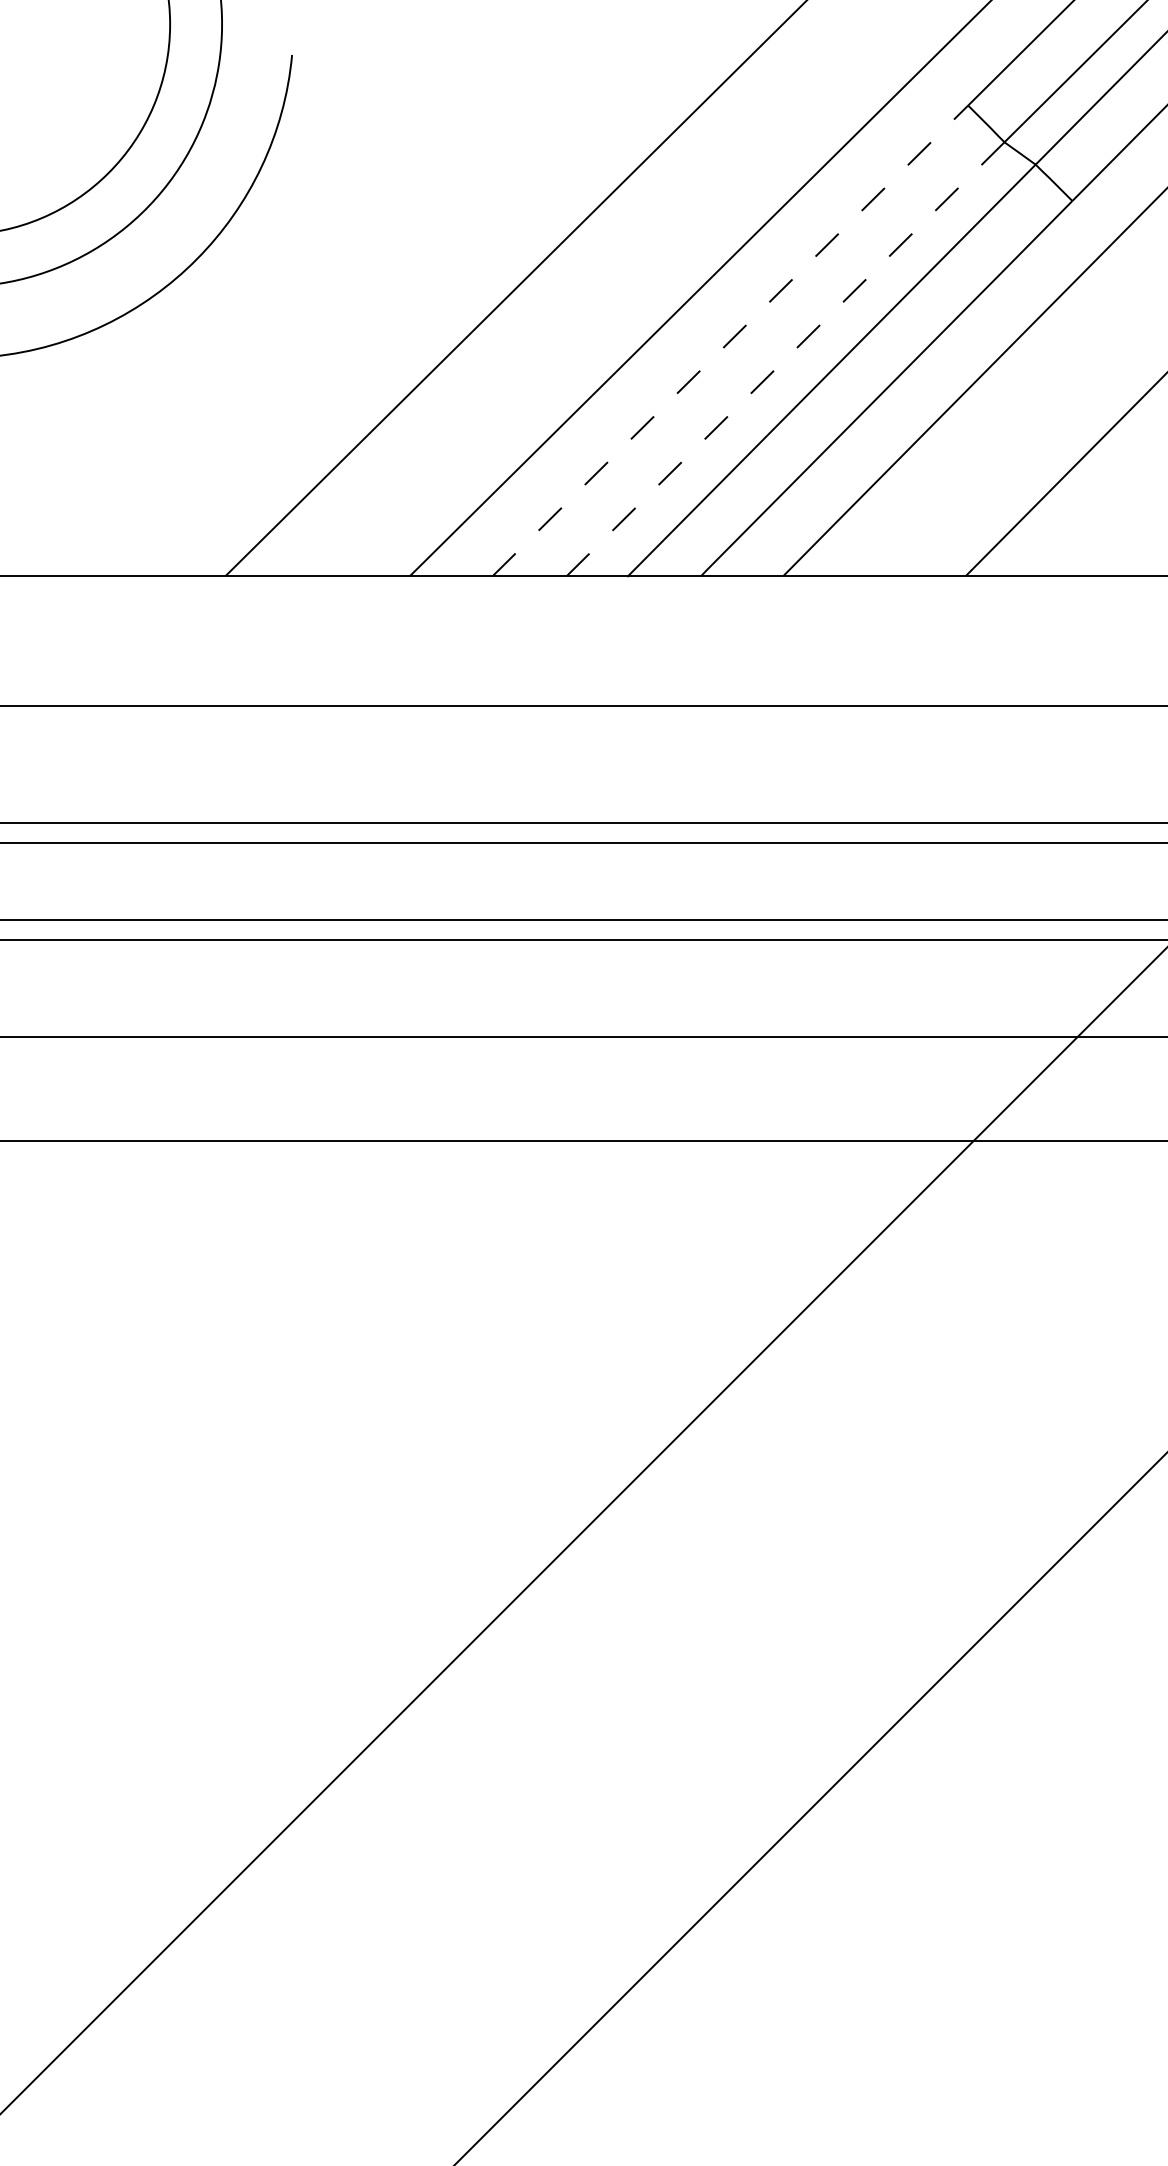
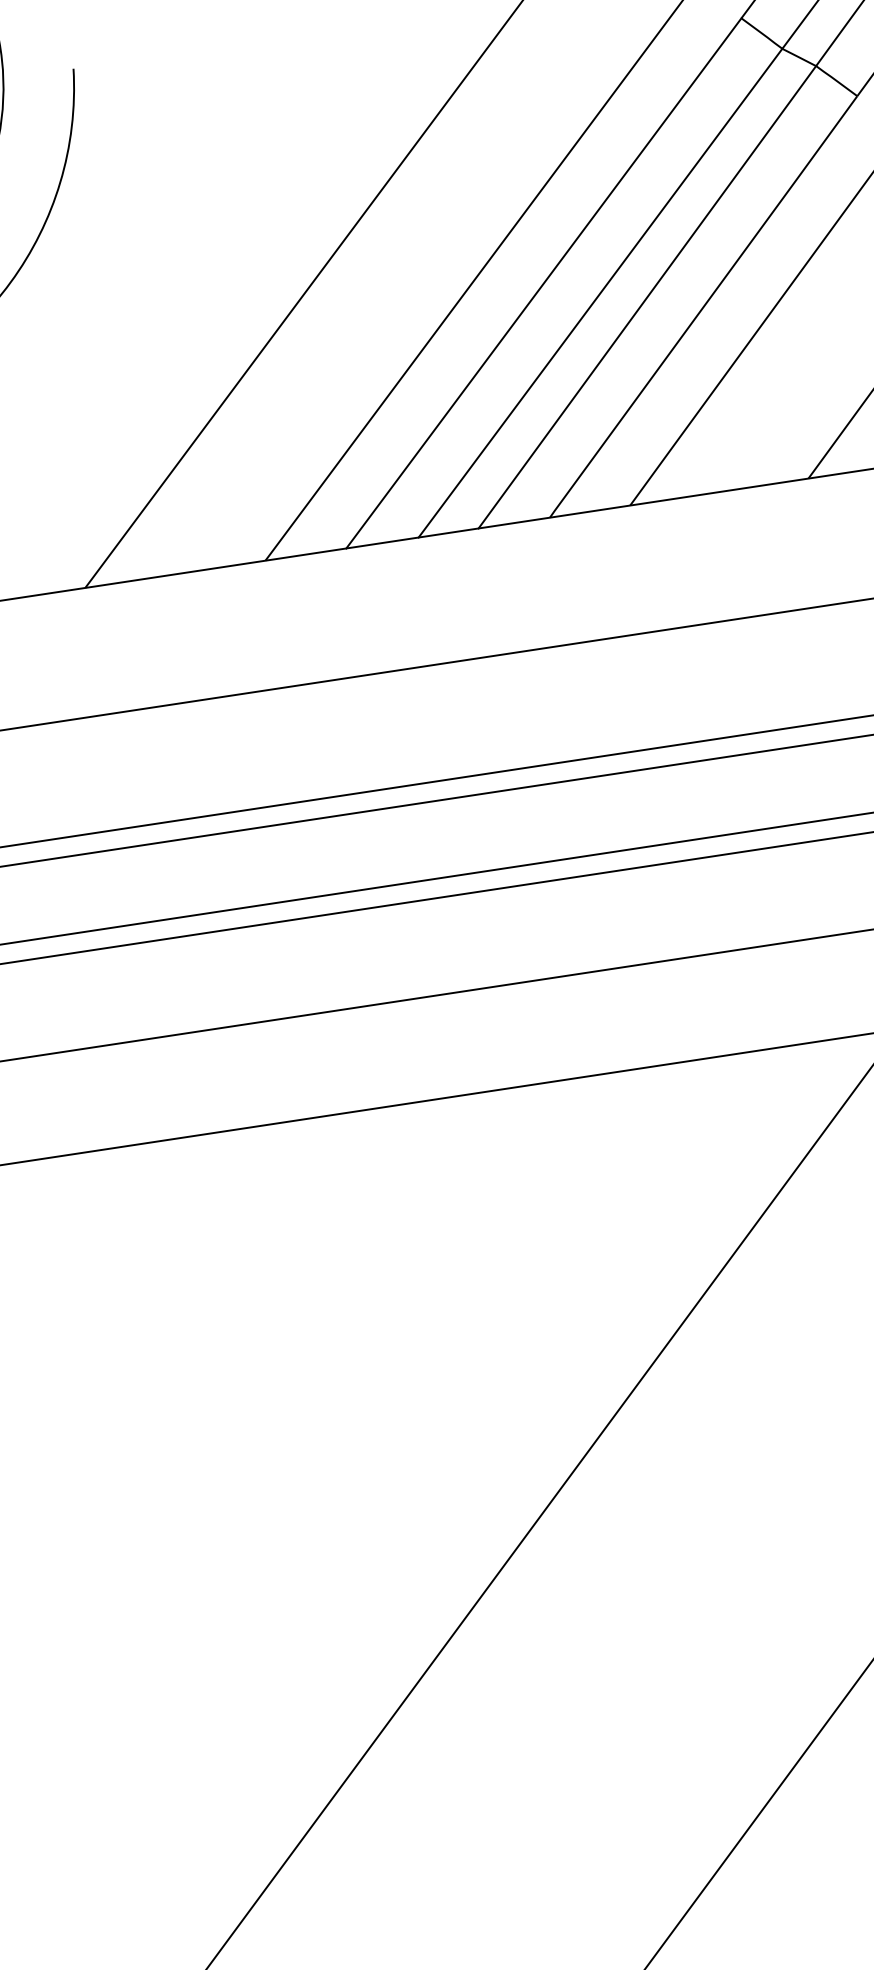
line: (730, 340) -> (543, 282), dashed -> solid
line: (785, 359) -> (600, 293), dashed -> solid

